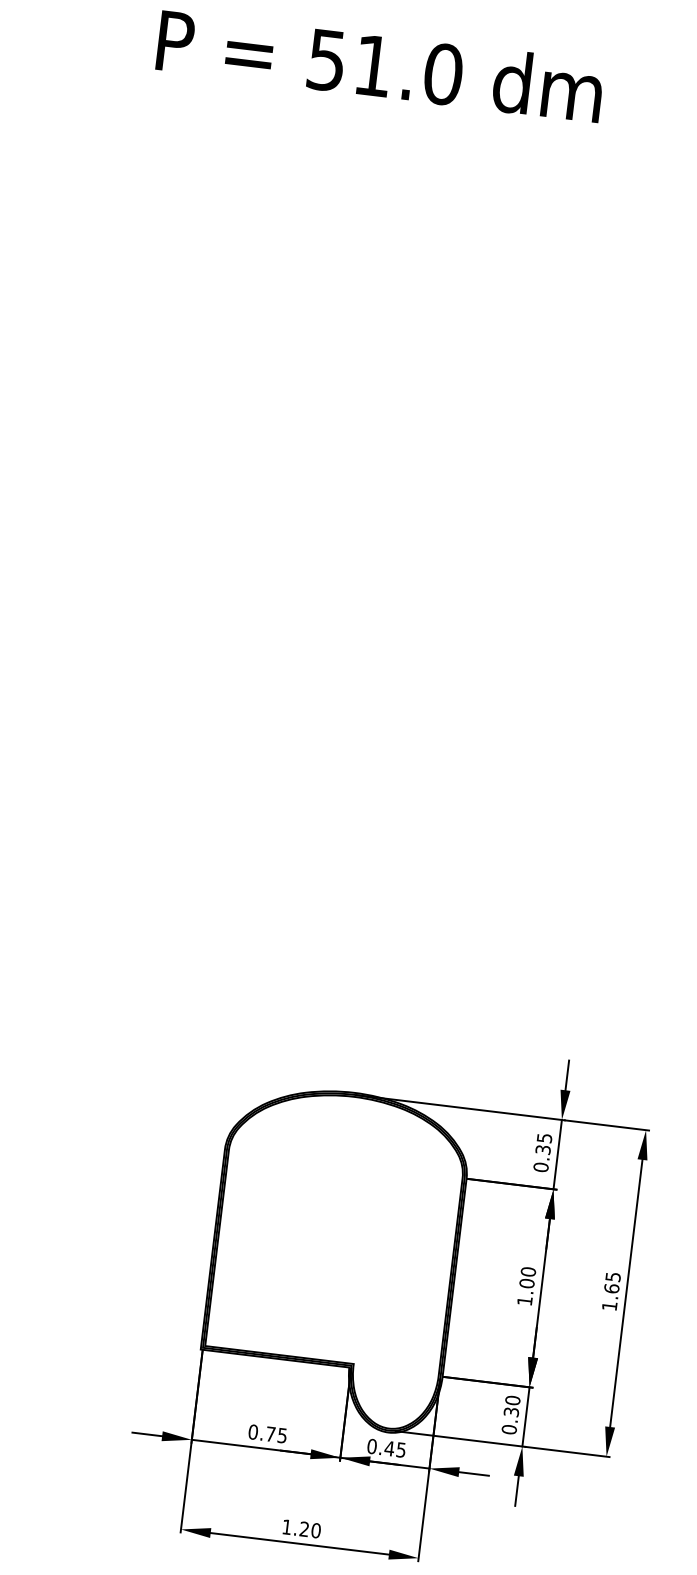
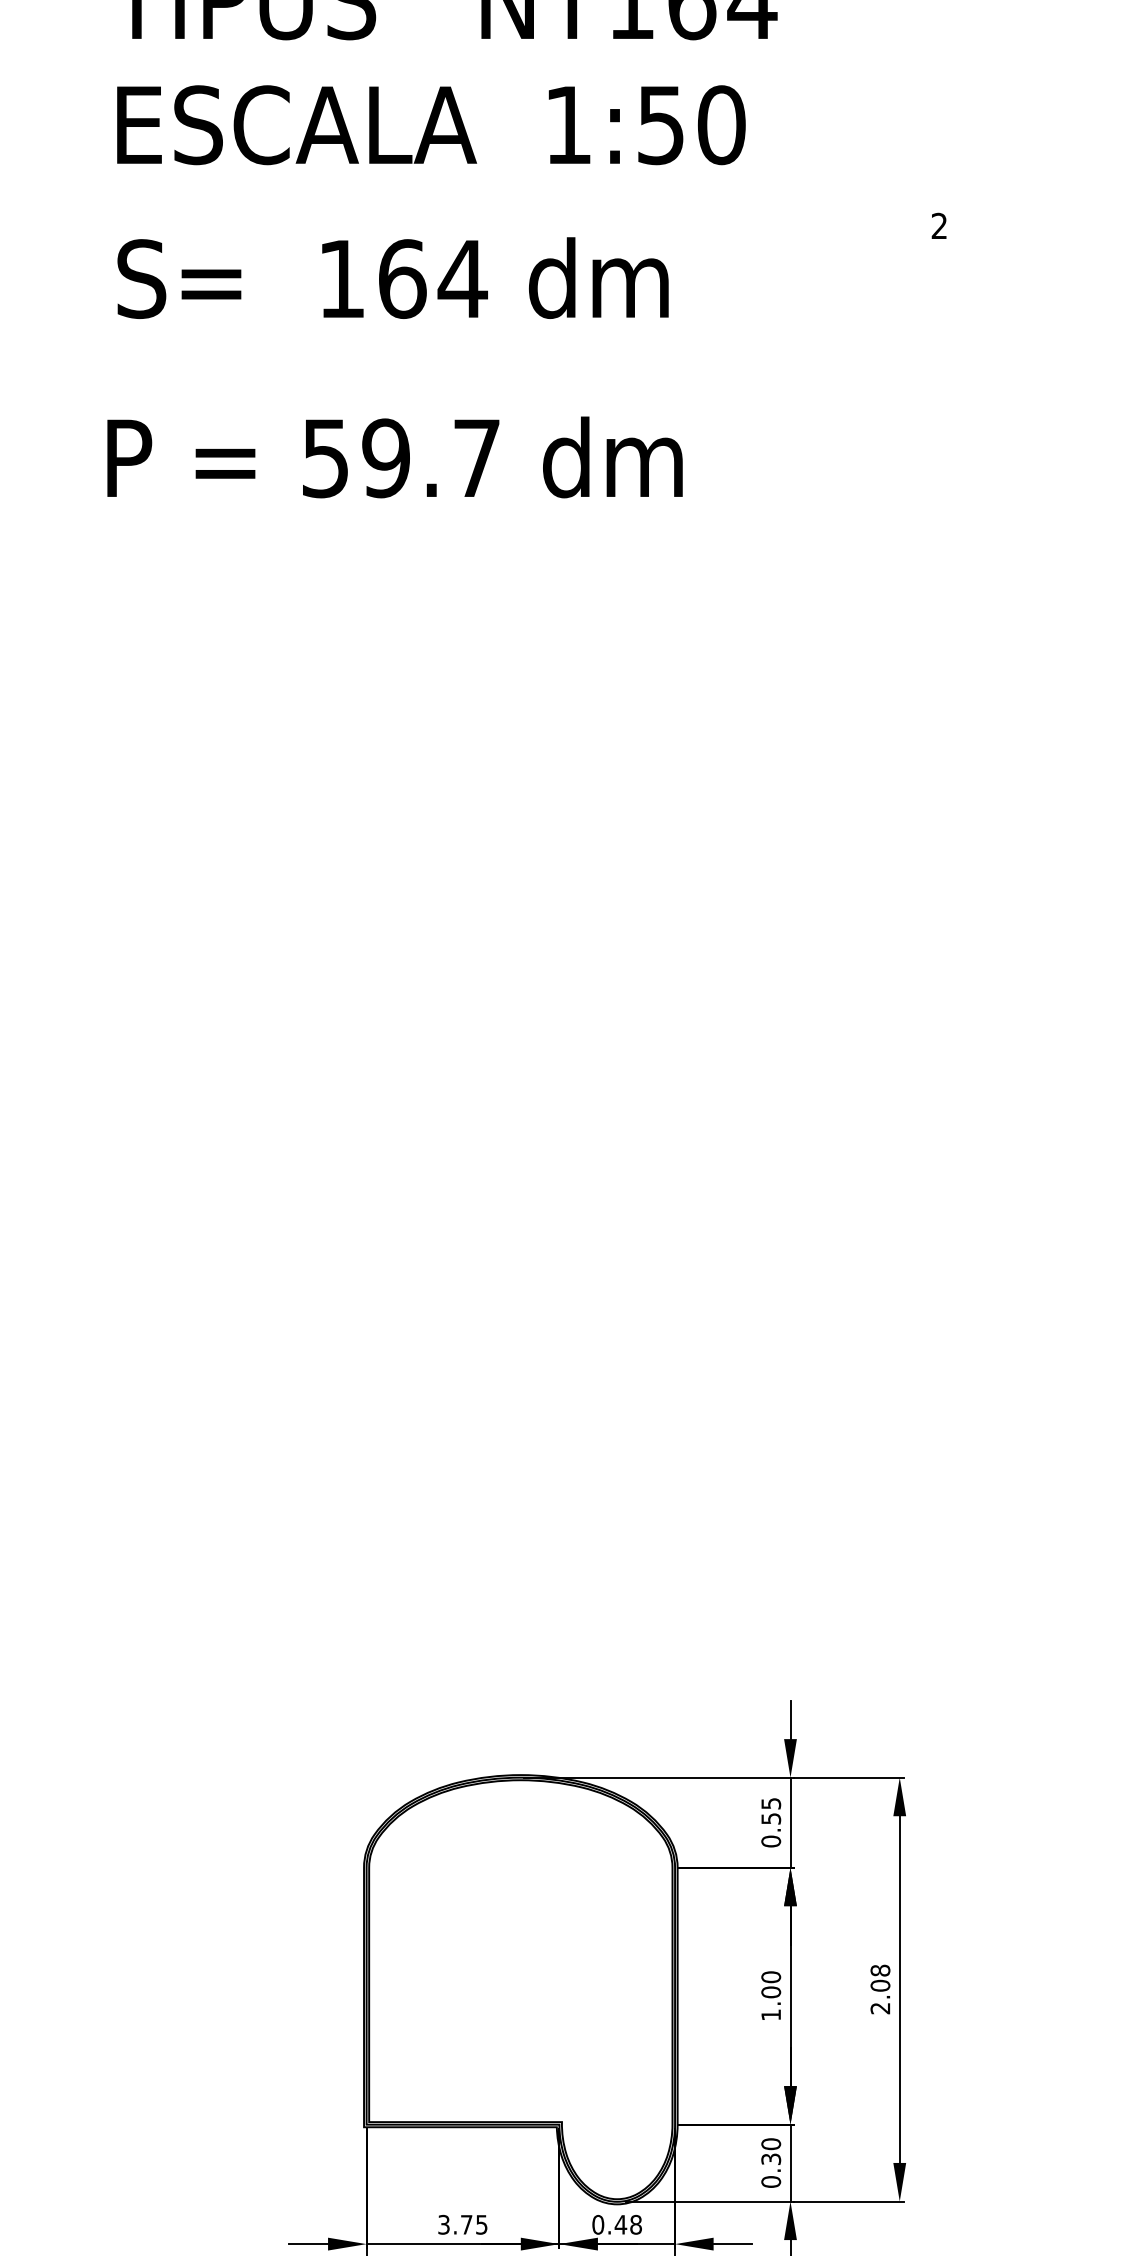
text: (408, 70) -> (431, 458), 51.0 -> 59.7
text: (542, 1149) -> (770, 1818), 0.35 -> 0.55
text: (611, 1291) -> (880, 1989), 1.65 -> 2.08
text: (252, 1431) -> (443, 2224), 0.75 -> 3.75
text: (400, 1449) -> (635, 2224), 0.45 -> 0.48

